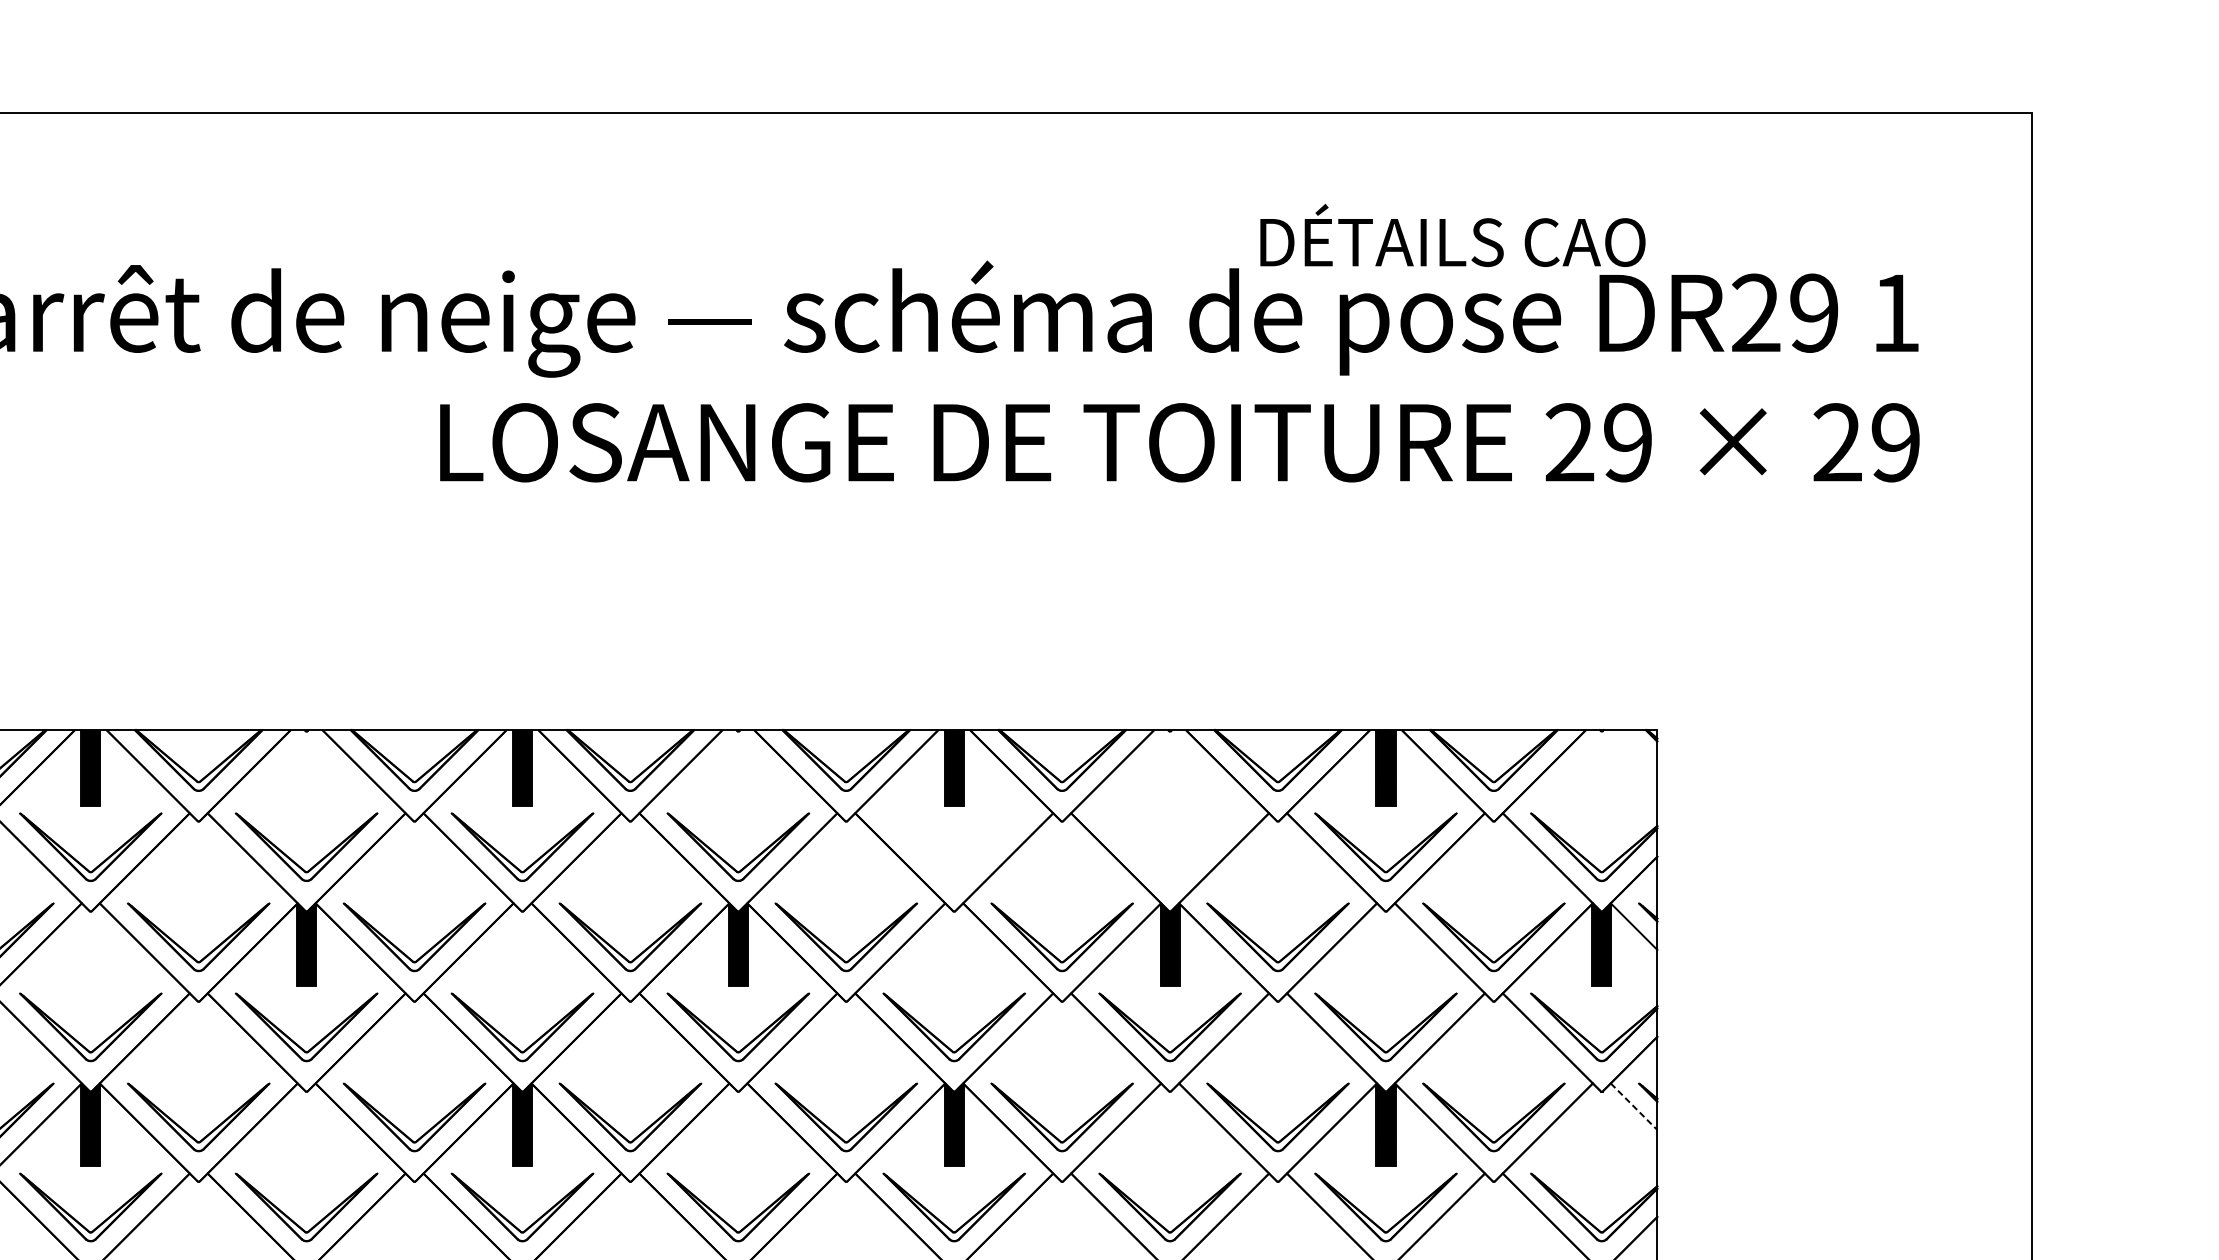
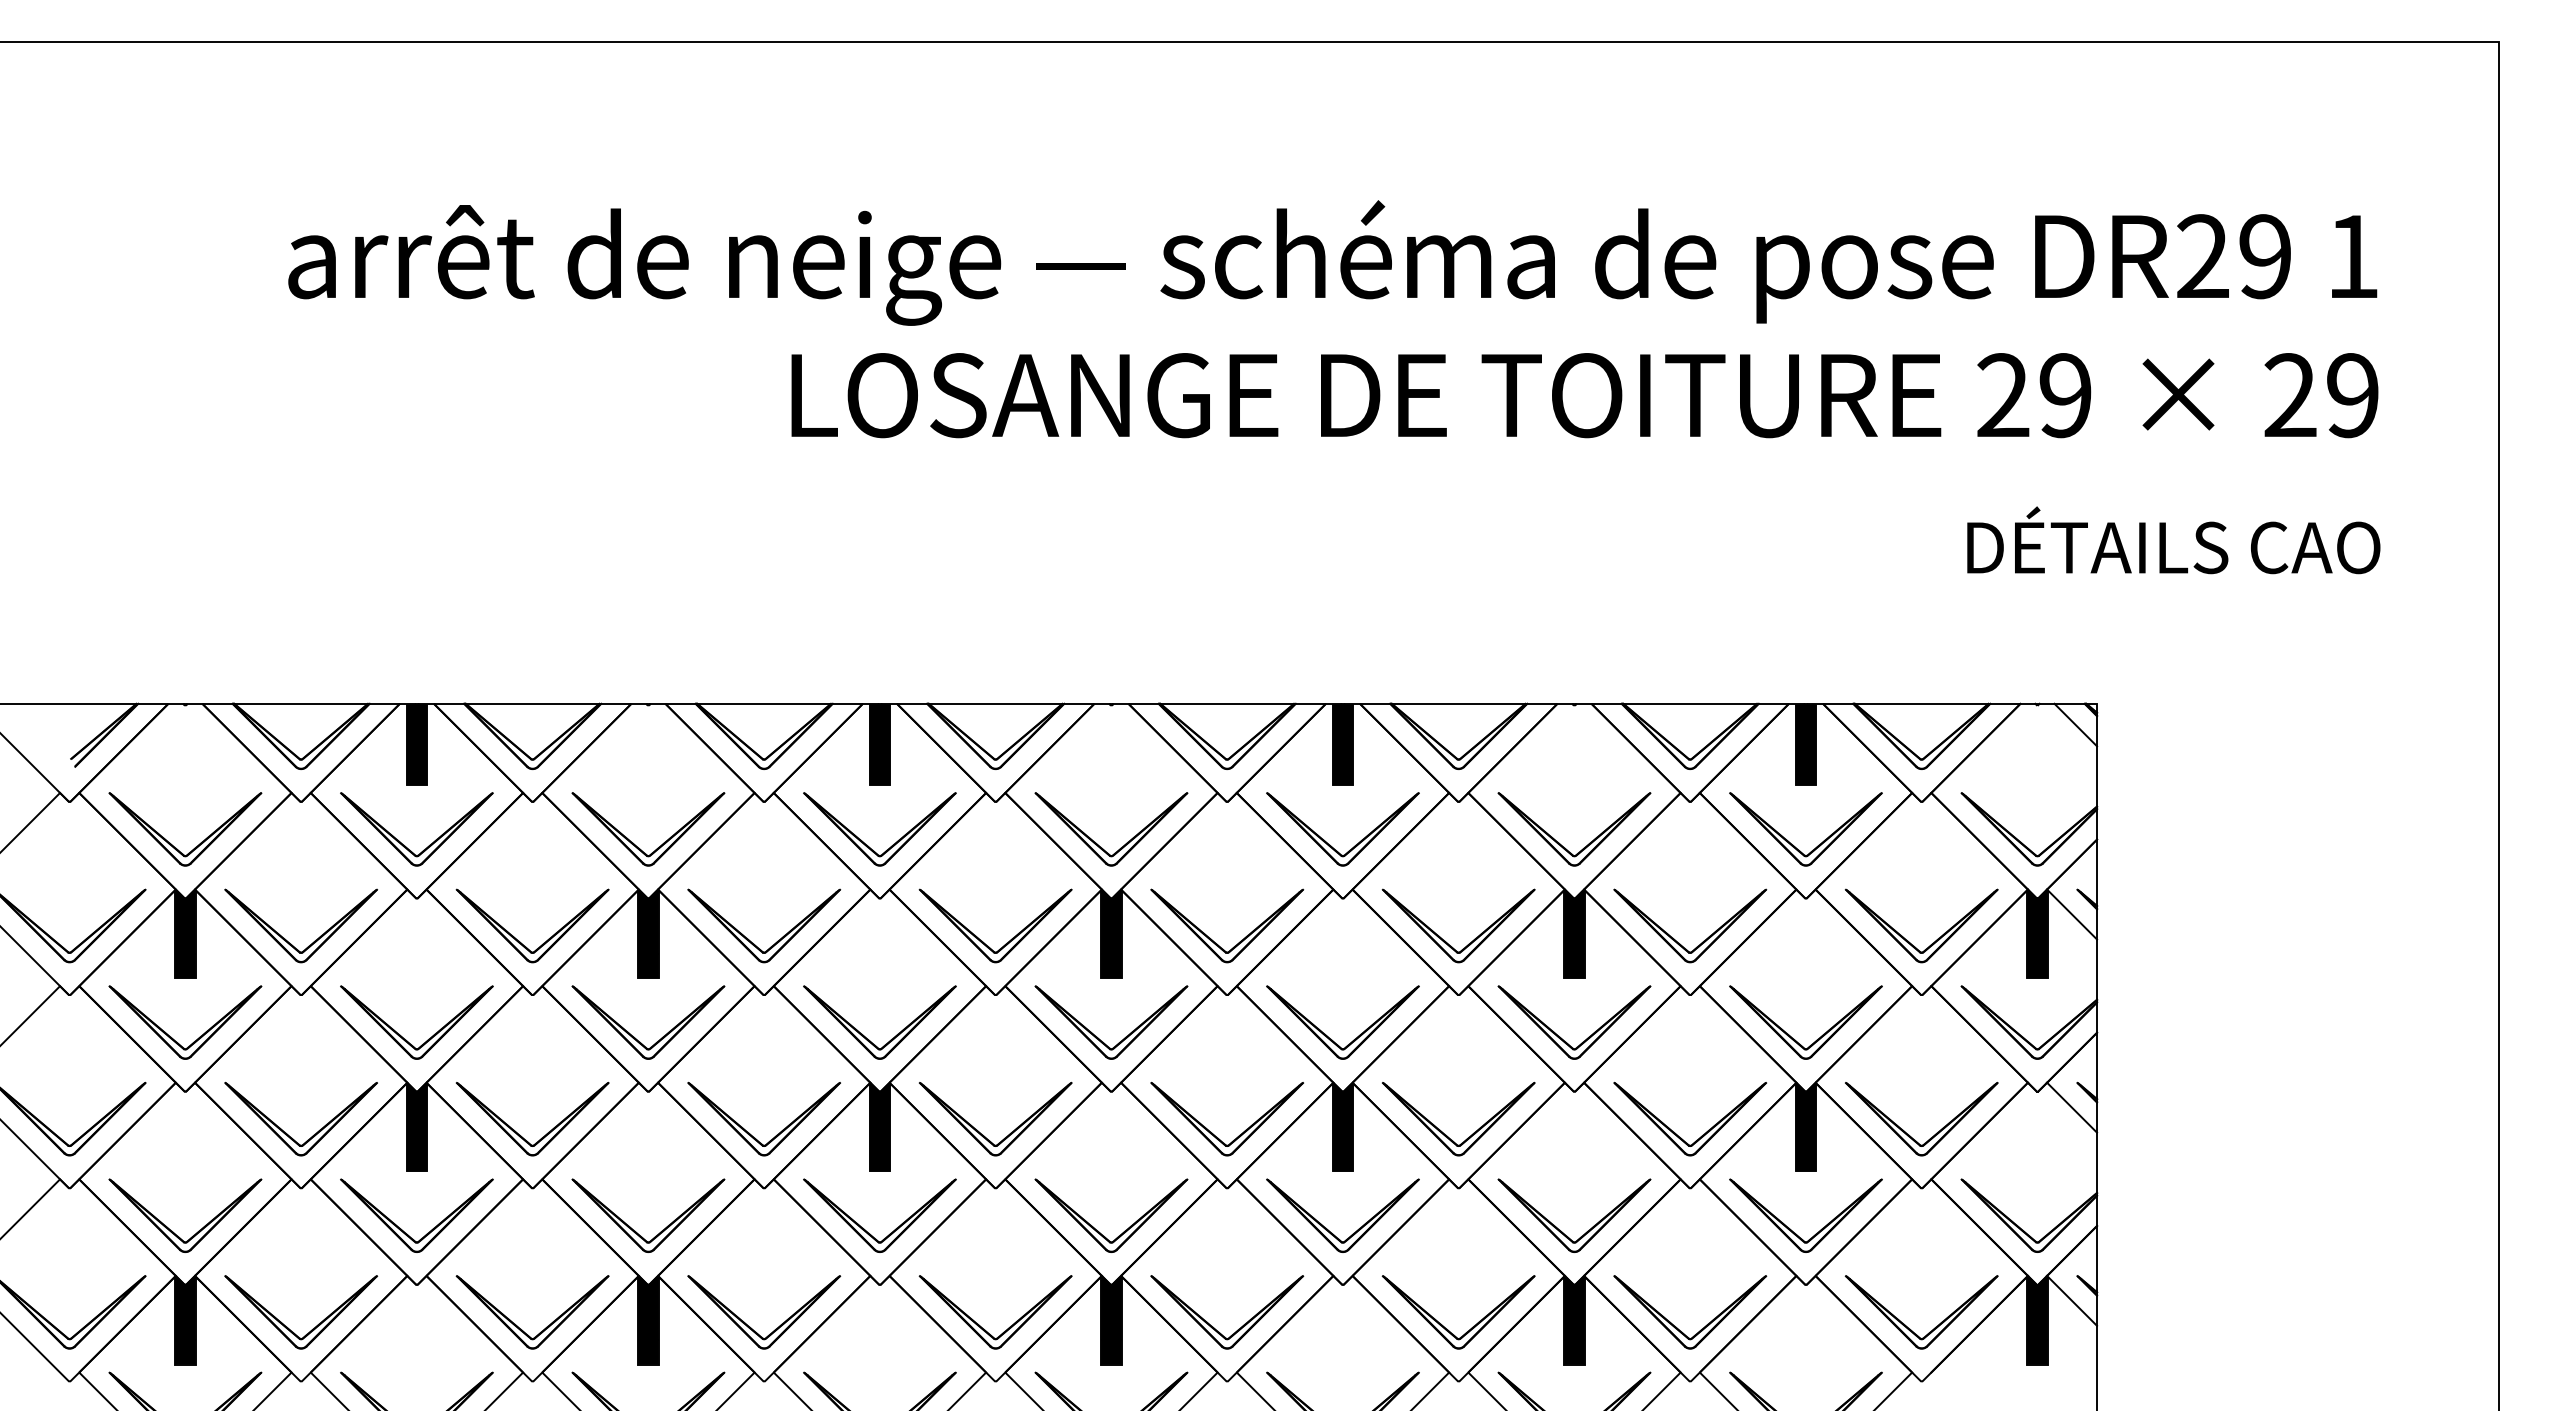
text: (1452, 235) -> (2173, 540), moved
line: (1637, 749) -> (2075, 724), added
part: (1157, 860) -> (1560, 843), added
part: (942, 861) -> (1330, 844), added
line: (1634, 1107) -> (2072, 1108), dashed -> solid

